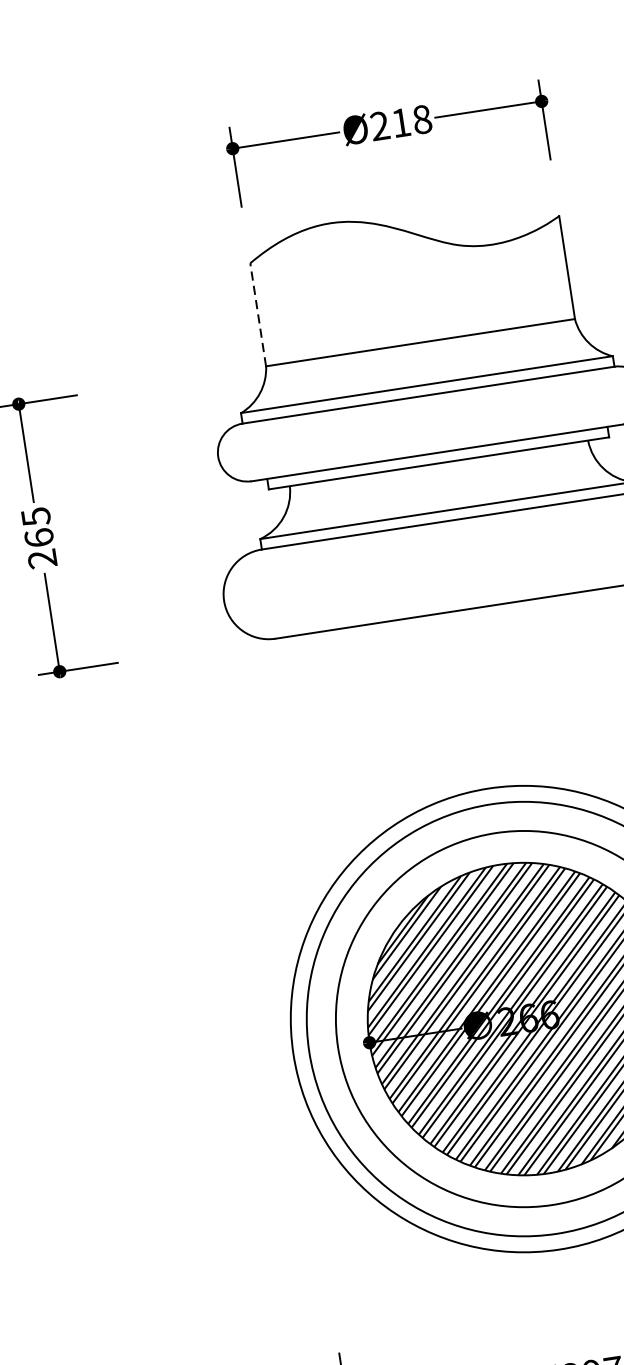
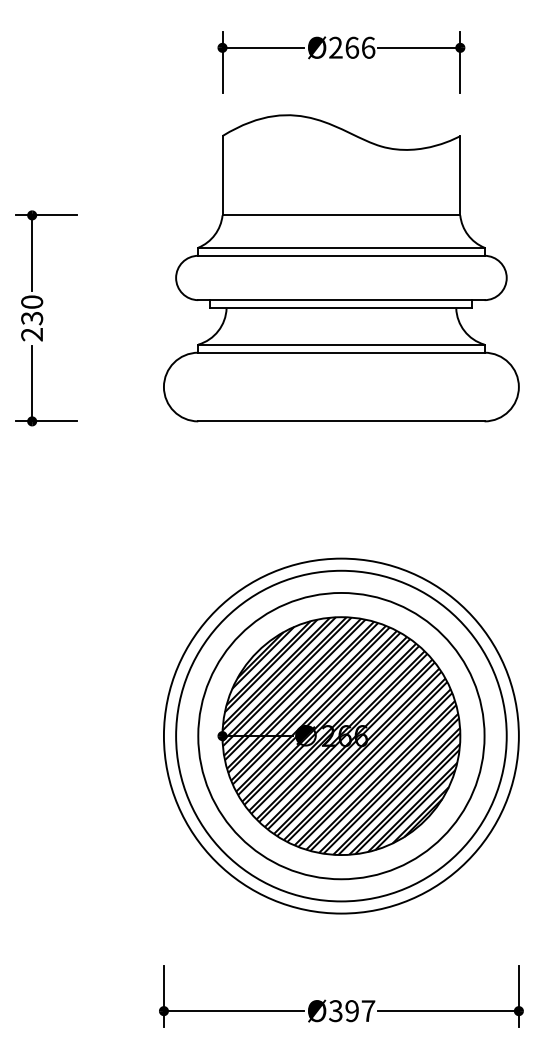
text: (411, 120) -> (360, 47), Ø218 -> Ø266
line: (258, 314) -> (222, 175), dashed -> solid
text: (38, 527) -> (32, 310), 265 -> 230

